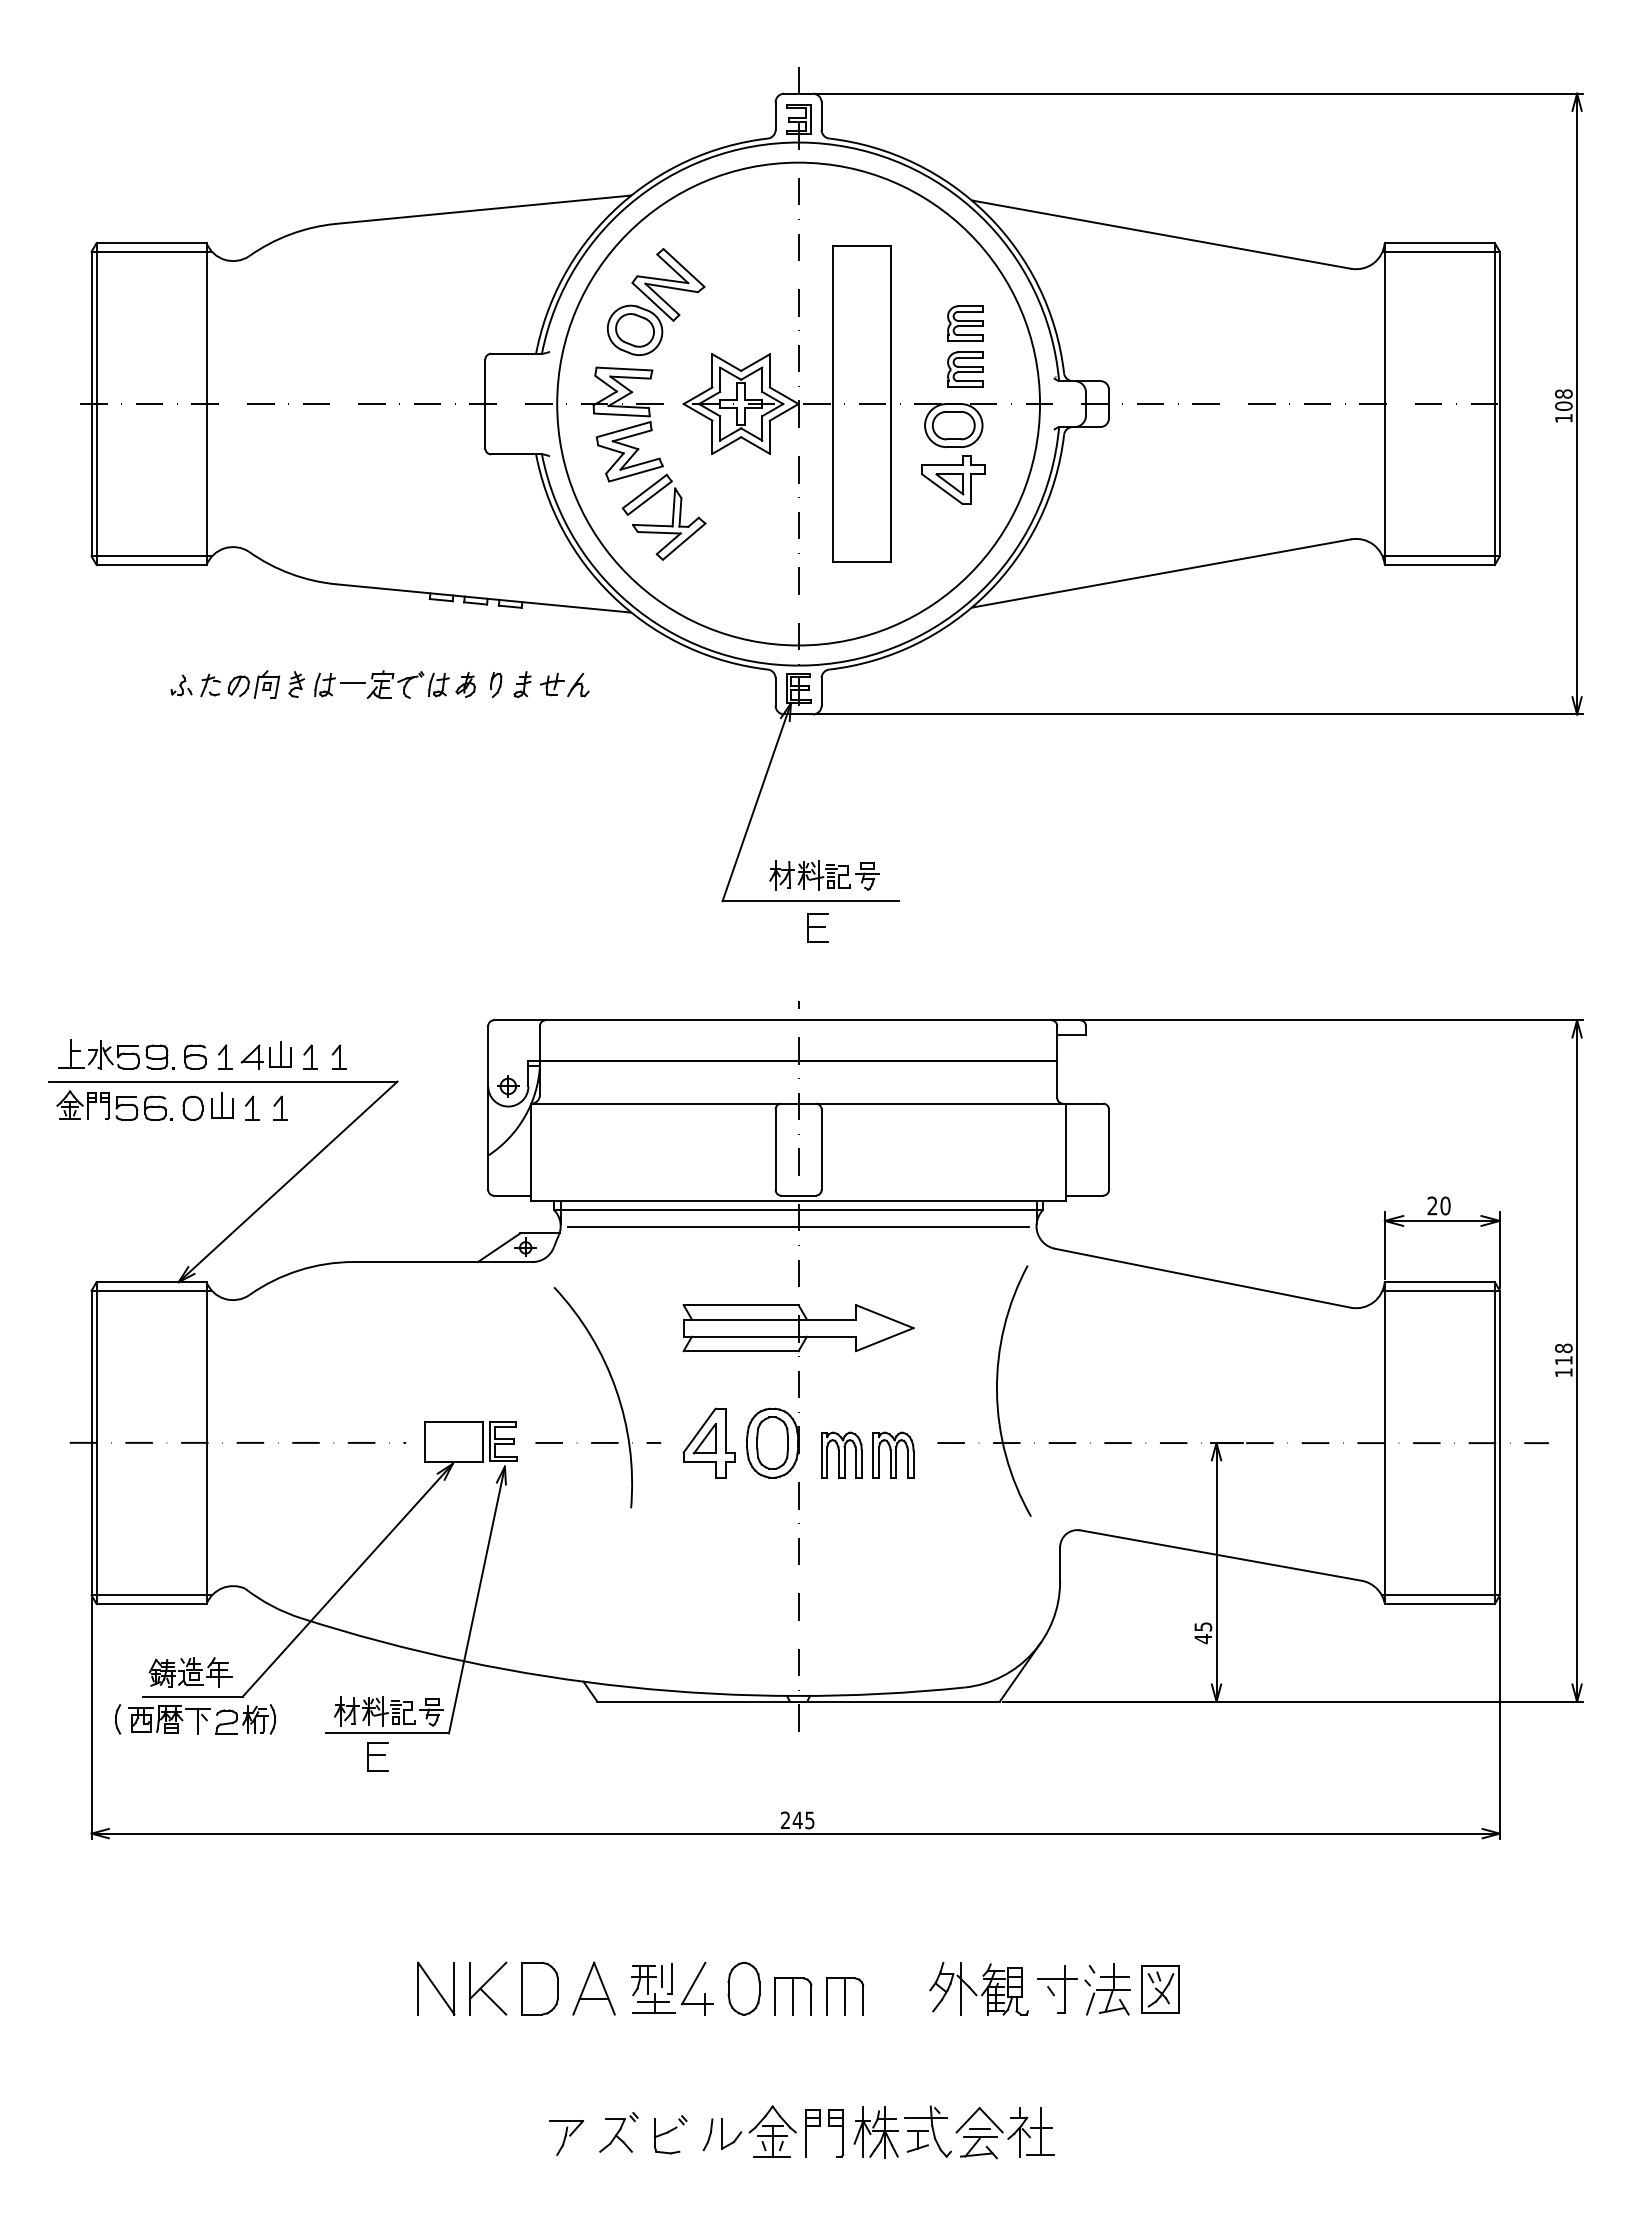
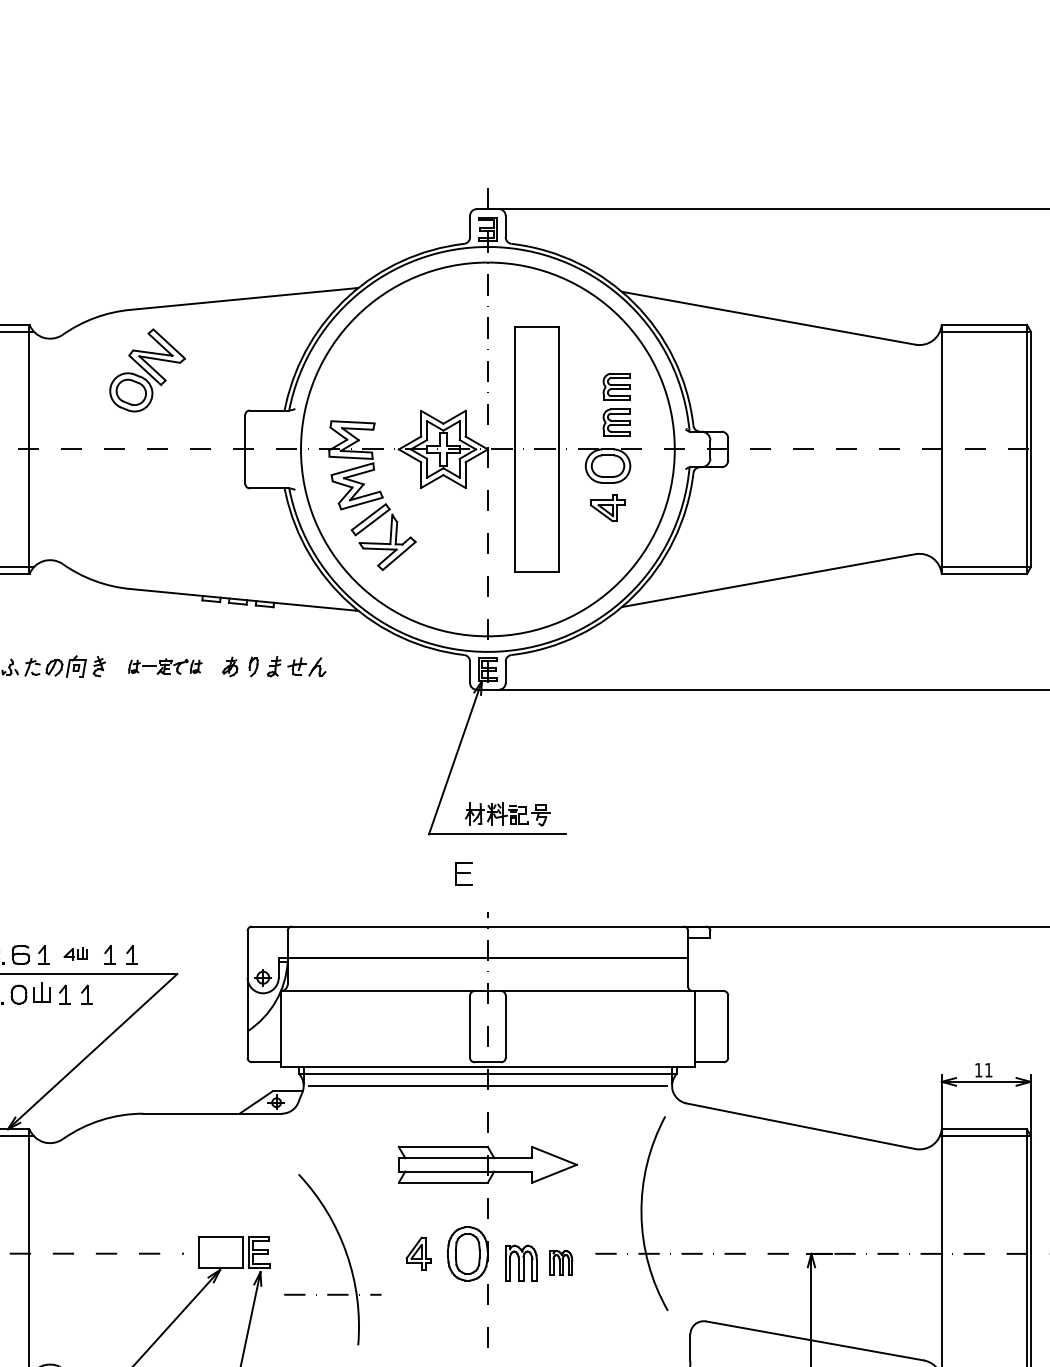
part: (656, 301) -> (147, 370), moved
part: (953, 479) -> (607, 507), size x0.7
part: (381, 684) -> (164, 666), size x0.7
part: (817, 927) -> (463, 873), moved
part: (266, 1055) -> (75, 953), size x0.6
text: (1438, 1205) -> (983, 1069), 20 -> 11
part: (615, 1391) -> (346, 1254), moved
part: (708, 1442) -> (418, 1253), size x0.6
part: (893, 1454) -> (561, 1262), size x0.7

